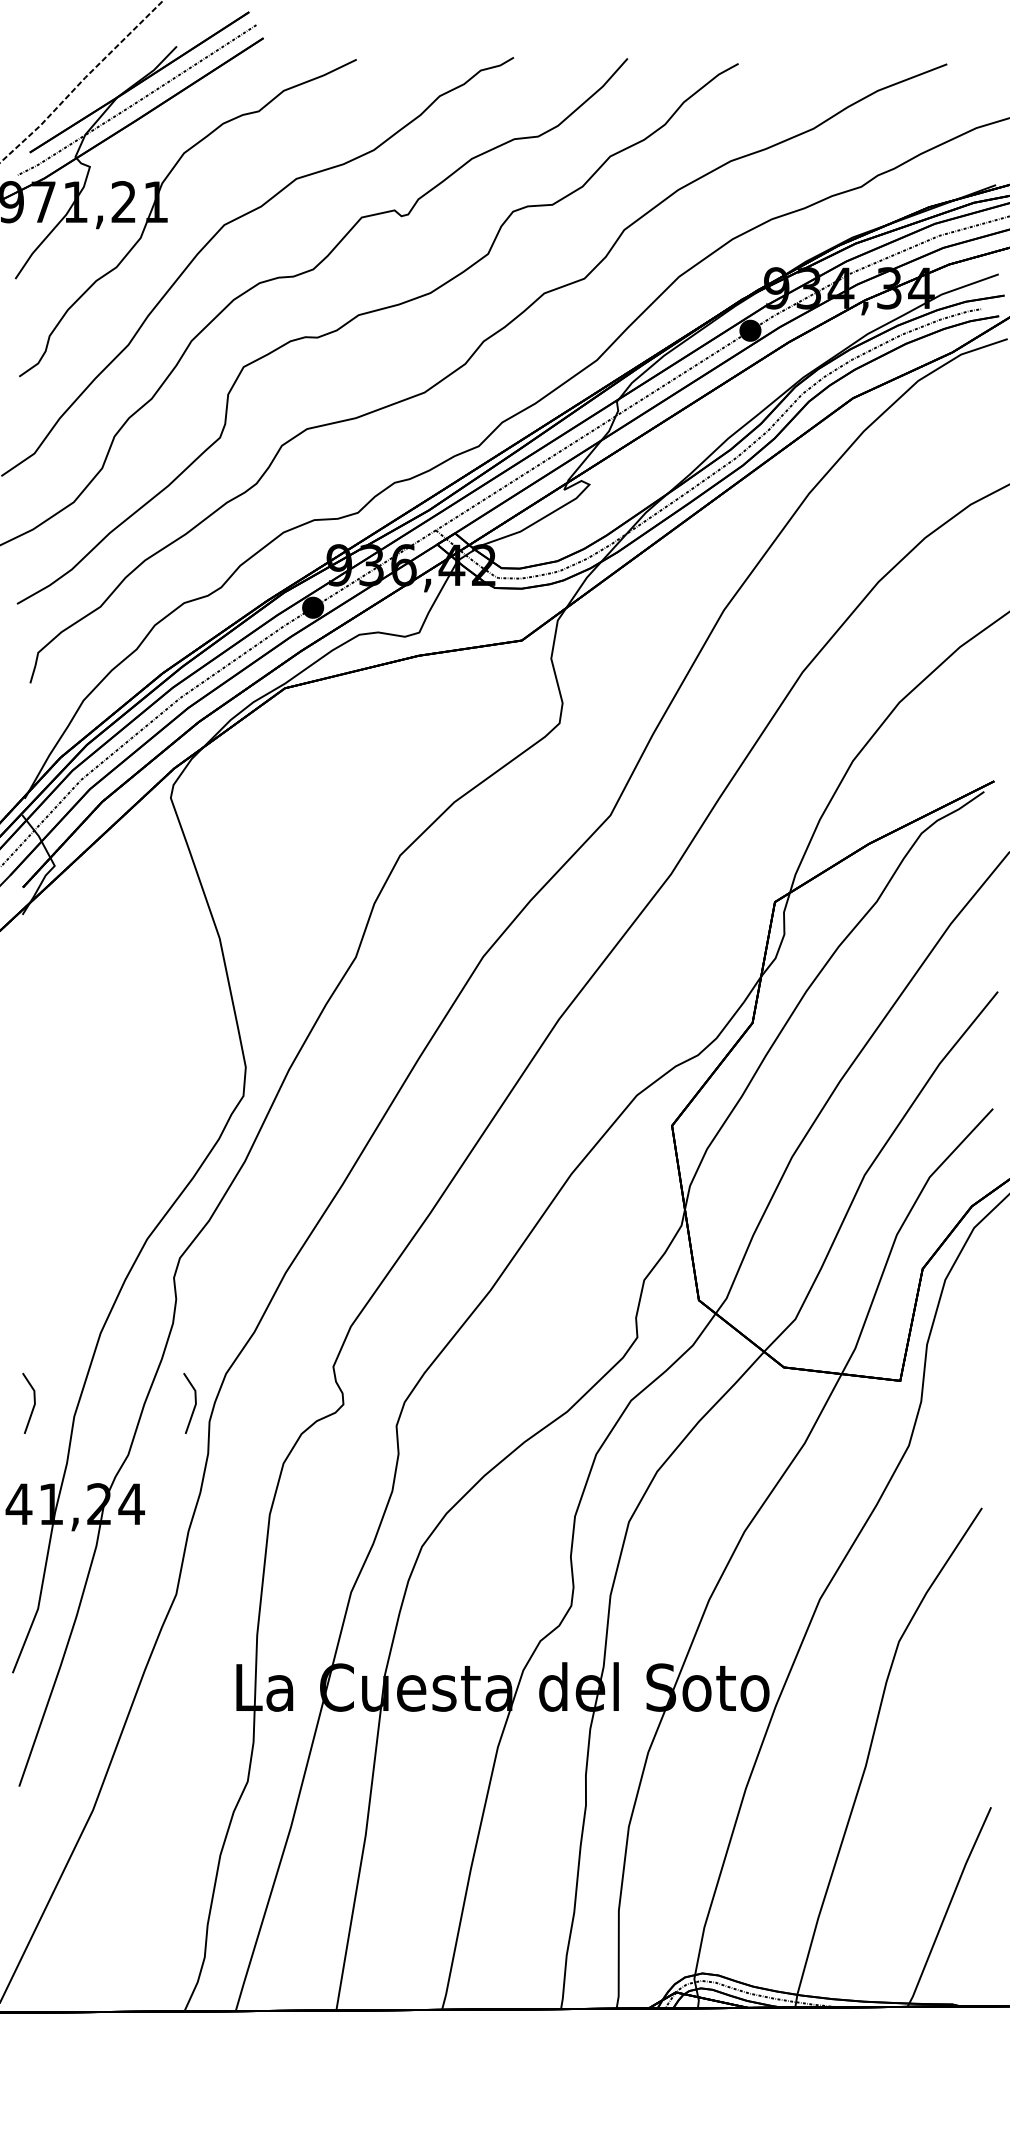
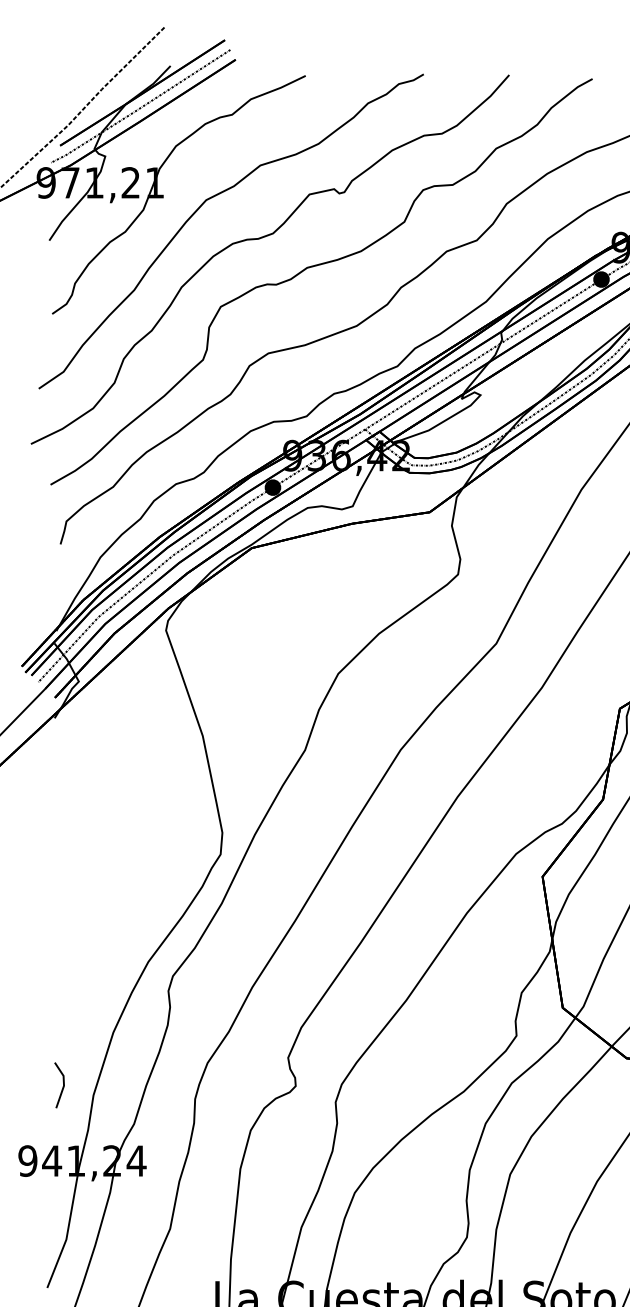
line: (194, 1404) -> (183, 1086), removed

